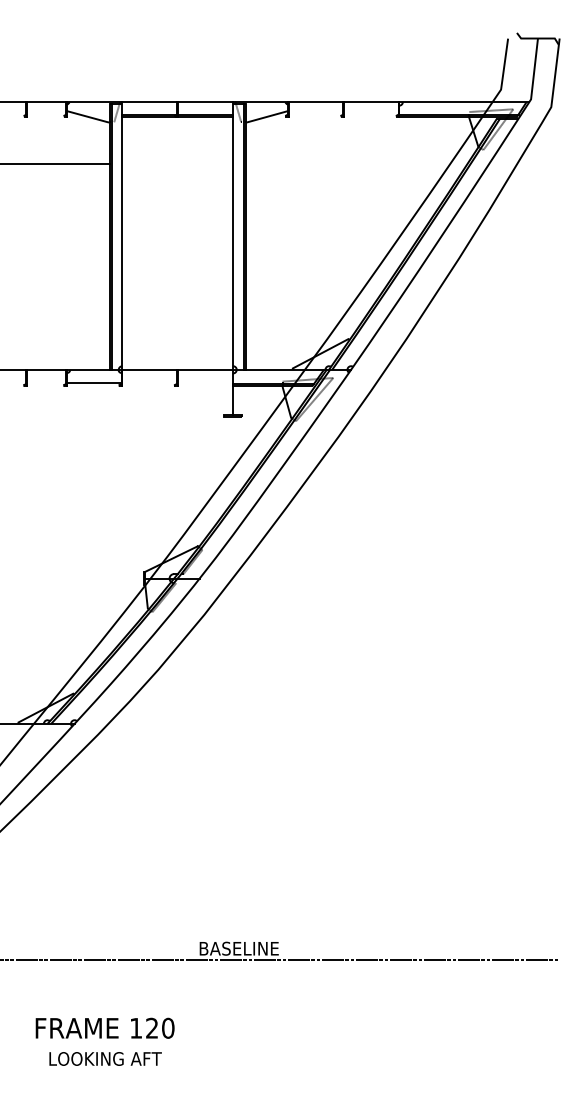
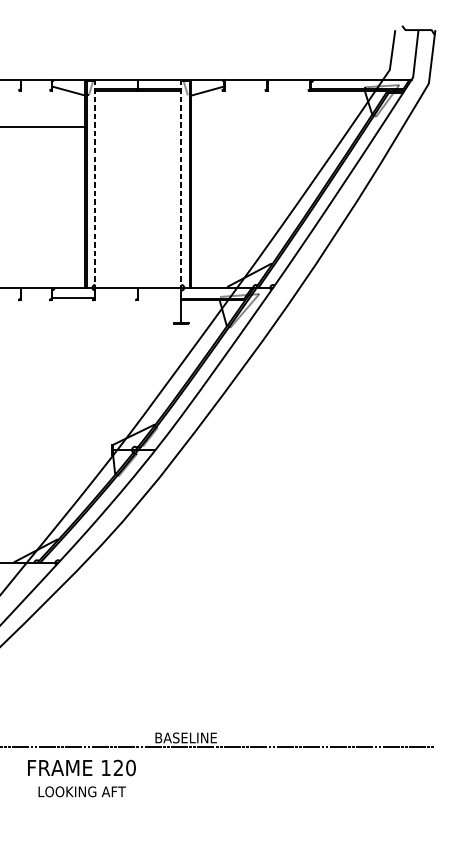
line: (122, 235) -> (95, 183), solid -> dashed
line: (233, 235) -> (181, 183), solid -> dashed
text: (104, 1041) -> (81, 778), moved

